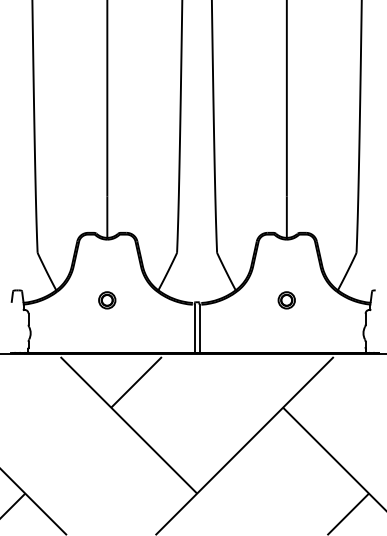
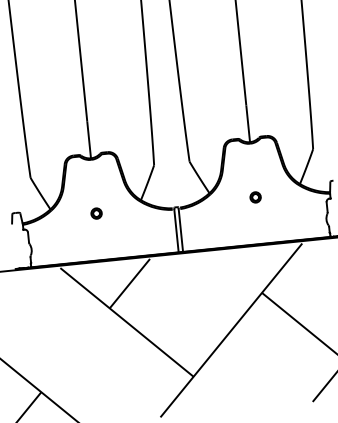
part: (107, 299) -> (96, 212), size x0.71
part: (286, 299) -> (255, 196), size x0.71

